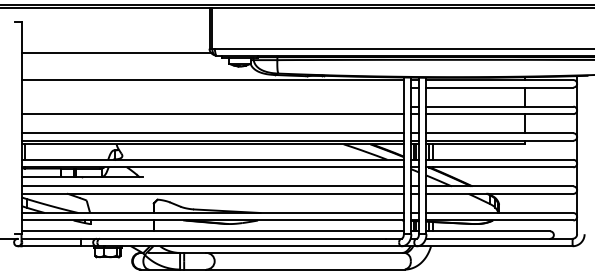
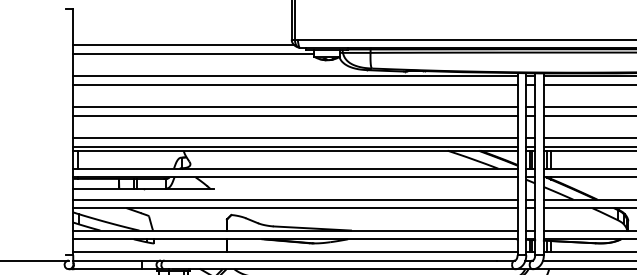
line: (124, 60) -> (192, 53), added
line: (212, 87) -> (295, 84), added
line: (212, 106) -> (295, 106), added

